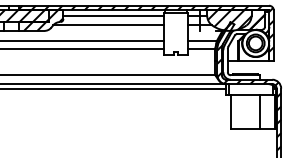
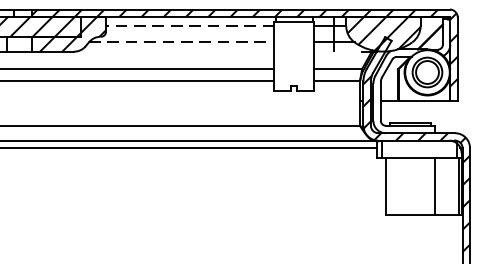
line: (113, 15) -> (189, 25), solid -> dashed
line: (109, 25) -> (183, 42), solid -> dashed

